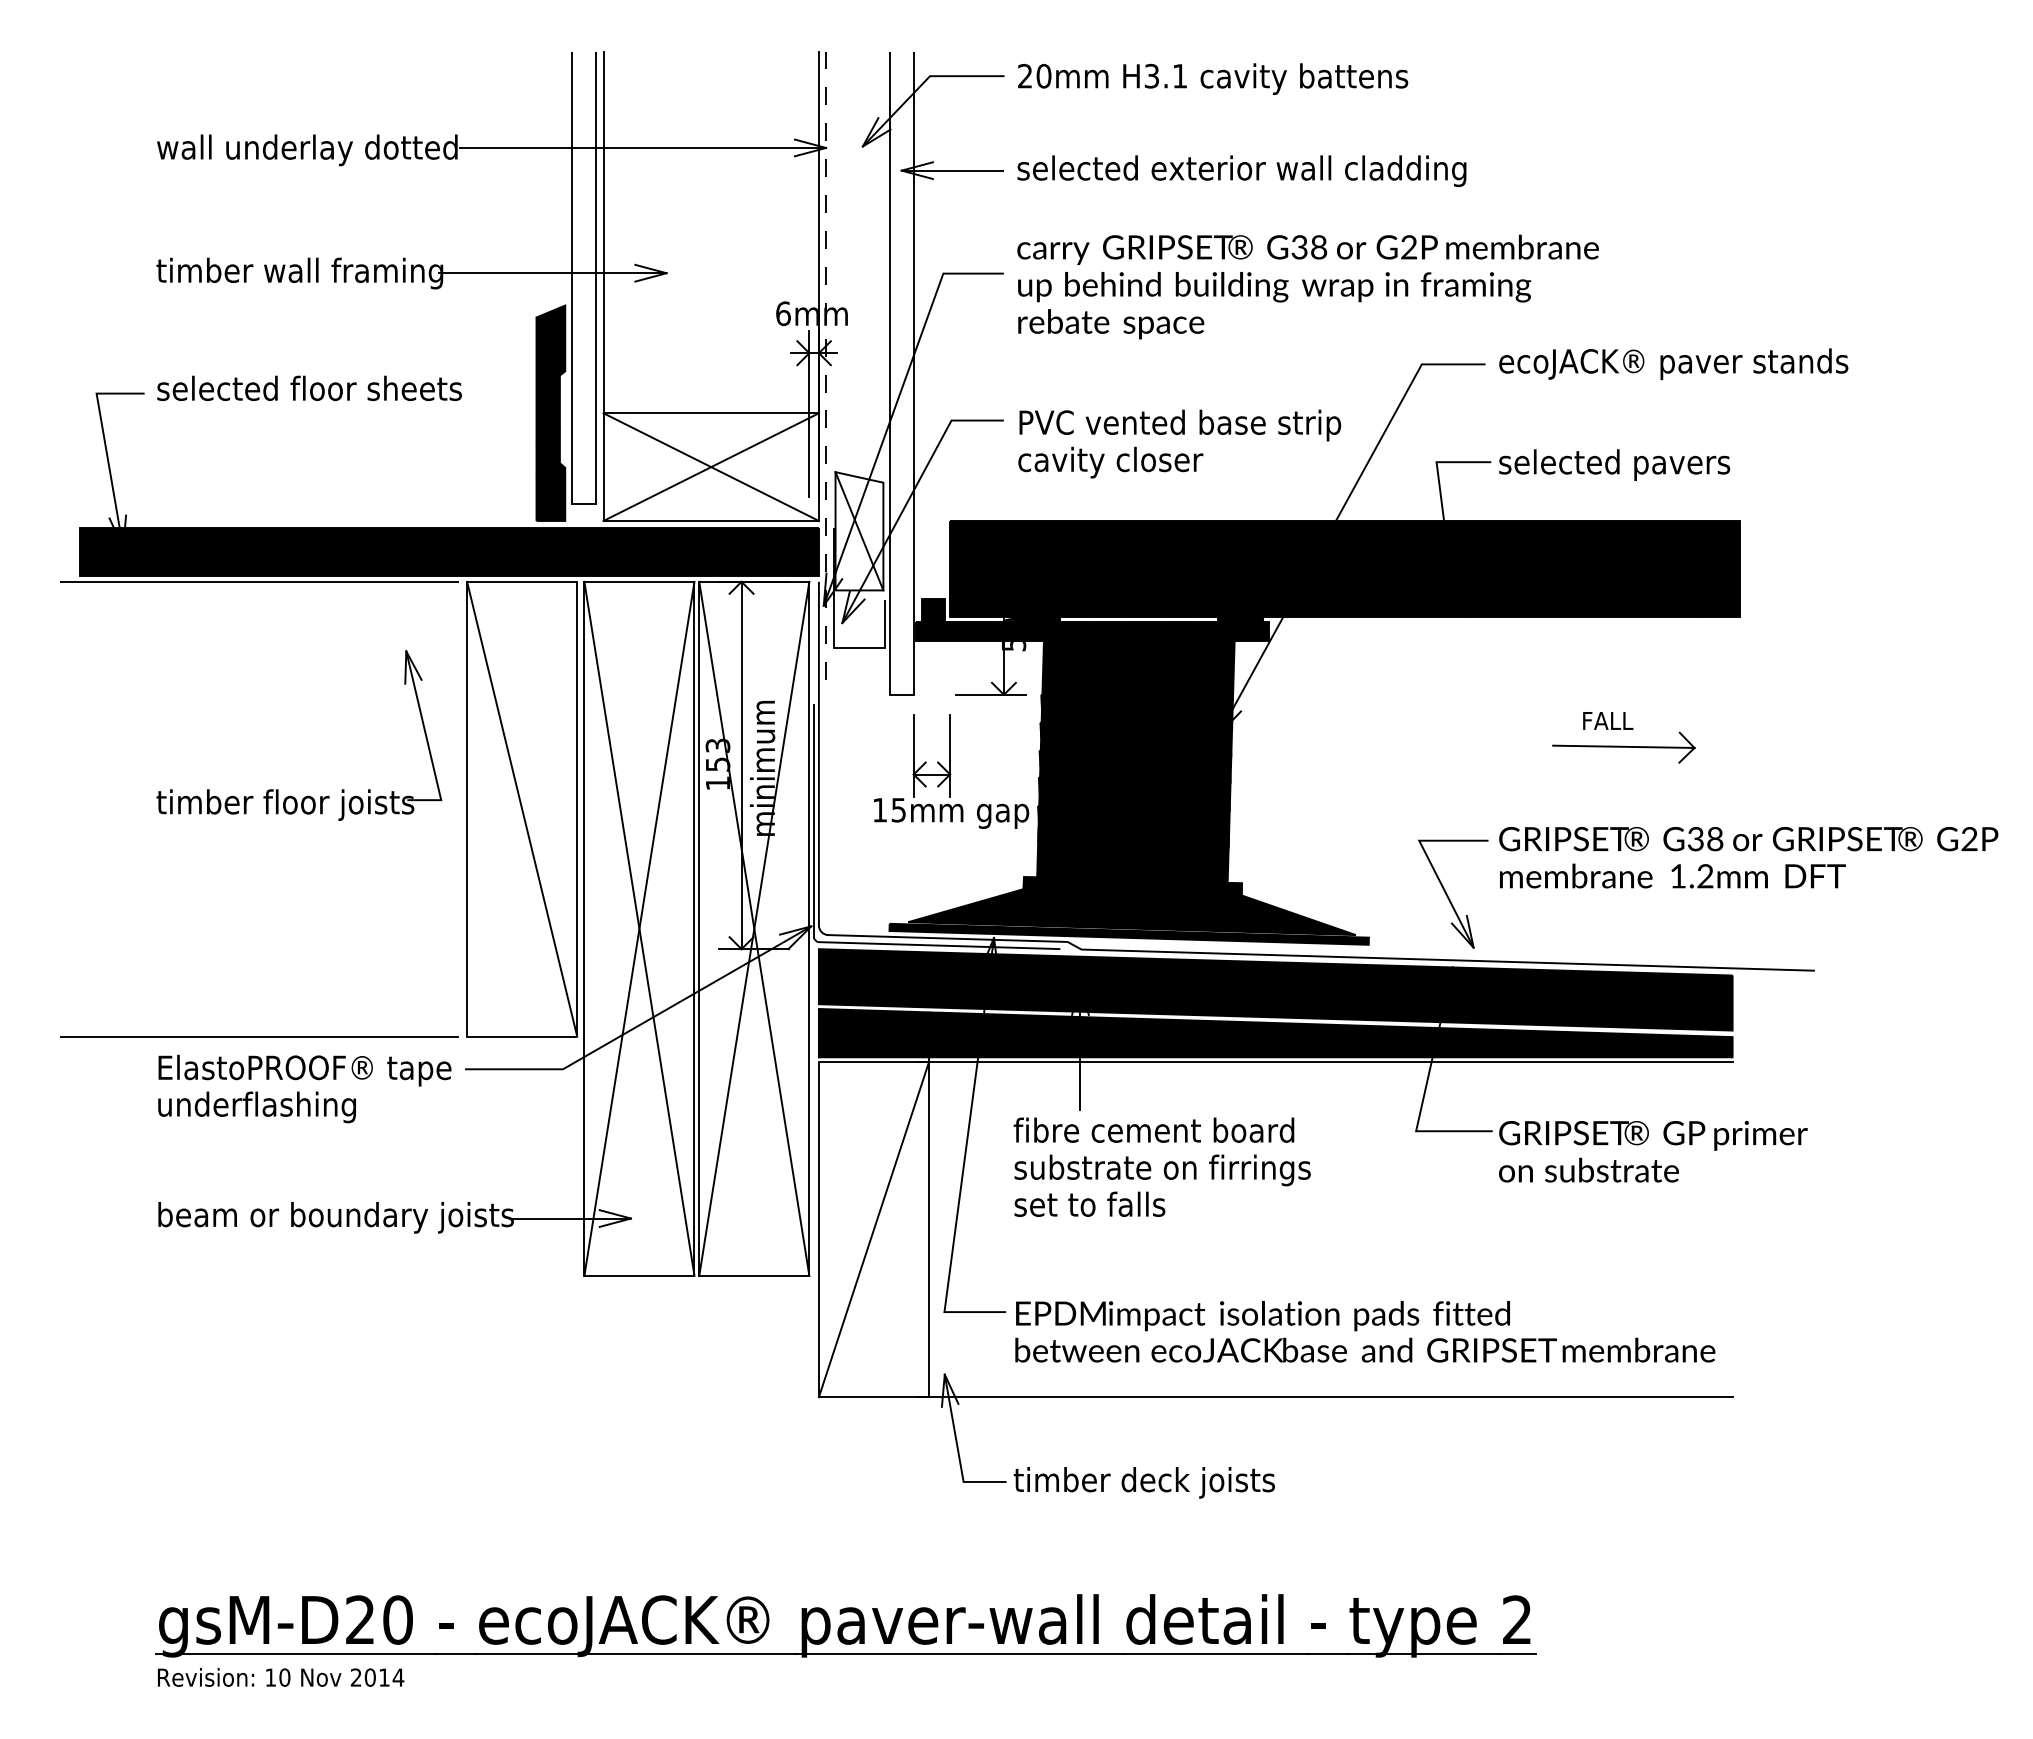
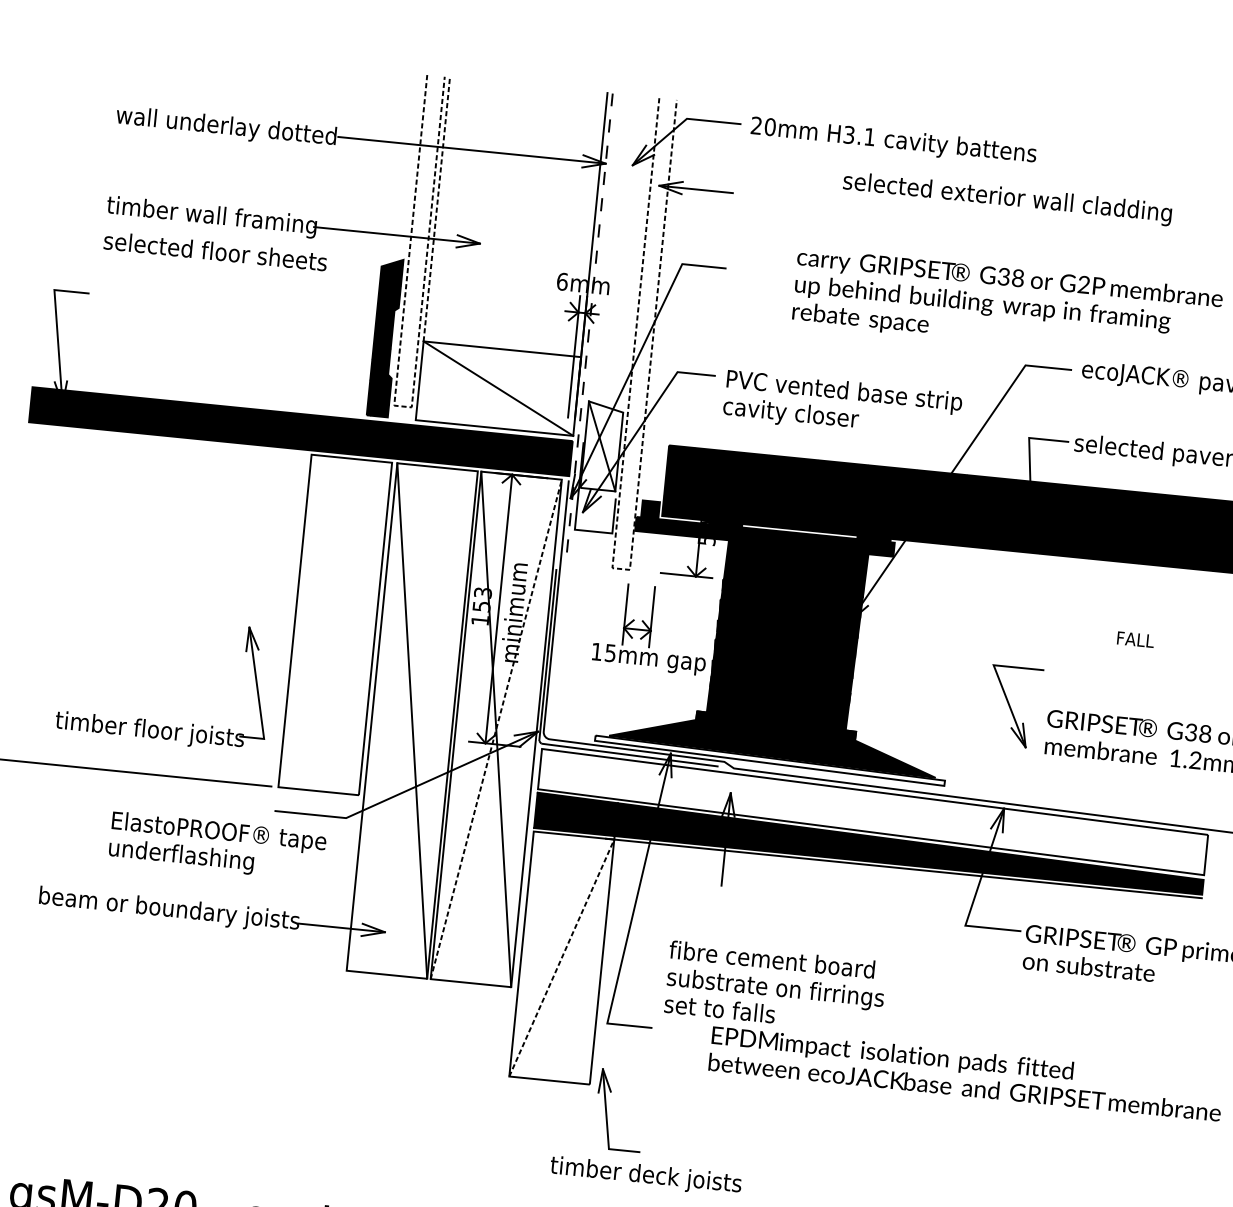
text: (1241, 171) -> (1007, 198), moved
line: (603, 232) -> (436, 209), solid -> dashed
text: (1307, 286) -> (1006, 306), moved
text: (309, 387) -> (215, 250), moved
line: (710, 466) -> (497, 388), removed
line: (584, 504) -> (403, 406), solid -> dashed
line: (258, 581) -> (159, 439), removed
line: (901, 694) -> (620, 568), solid -> dashed
part: (1623, 747) -> (1145, 660), removed
part: (278, 789) -> (145, 719), moved
line: (522, 808) -> (335, 624), removed
part: (1453, 893) -> (1014, 706), moved
line: (639, 928) -> (412, 720), removed
line: (754, 928) -> (496, 729), solid -> dashed
fill: (1128, 933) -> (769, 760), removed
fill: (1275, 989) -> (872, 811), removed
text: (304, 1088) -> (217, 846), moved
text: (1161, 1166) -> (774, 986), moved
line: (874, 1229) -> (562, 958), solid -> dashed
text: (1365, 1331) -> (966, 1073), moved
line: (1324, 1397) -> (878, 1113), removed
text: (1143, 1482) -> (645, 1176), moved

